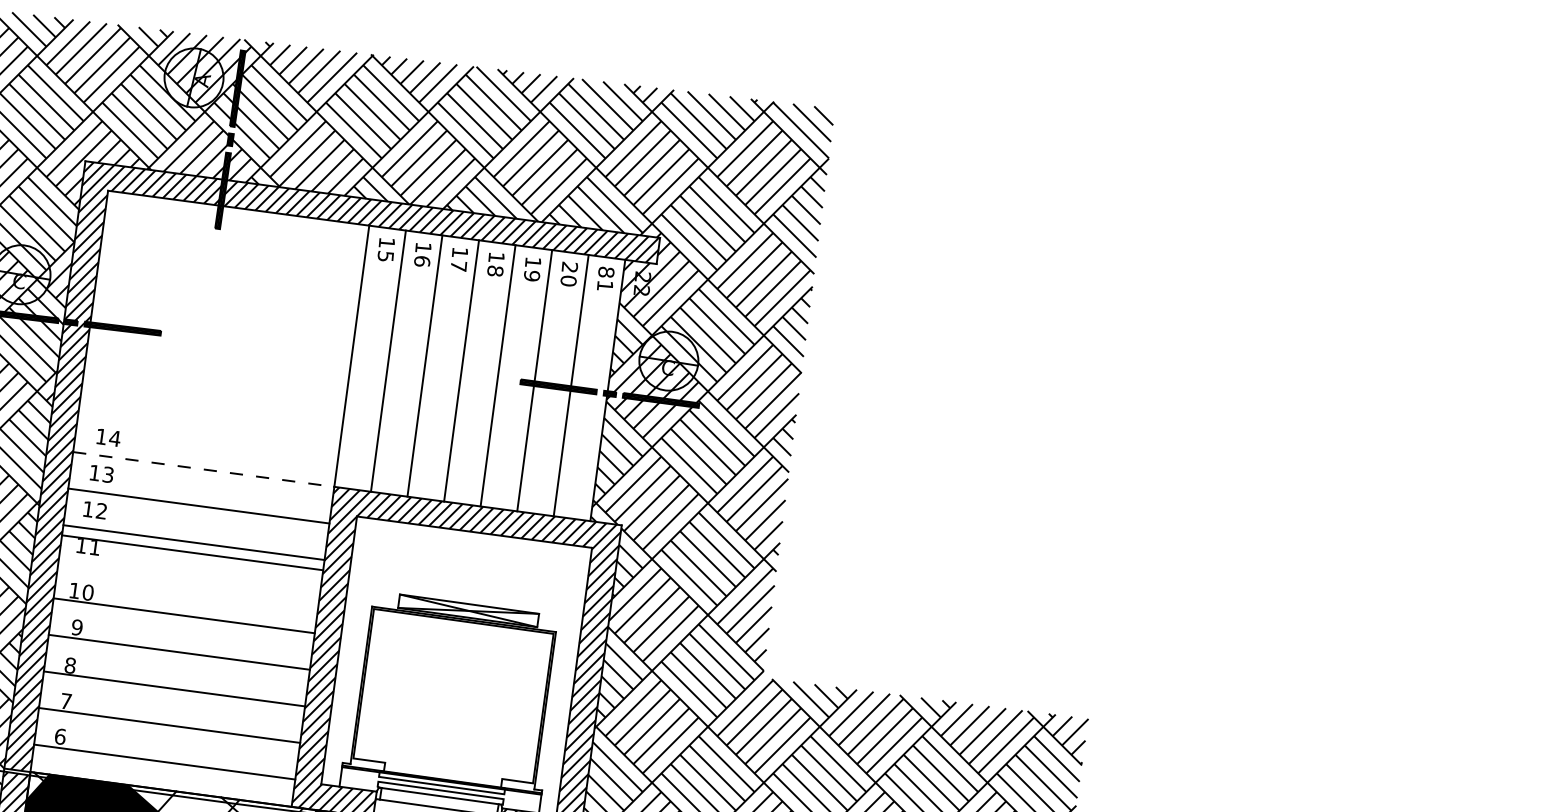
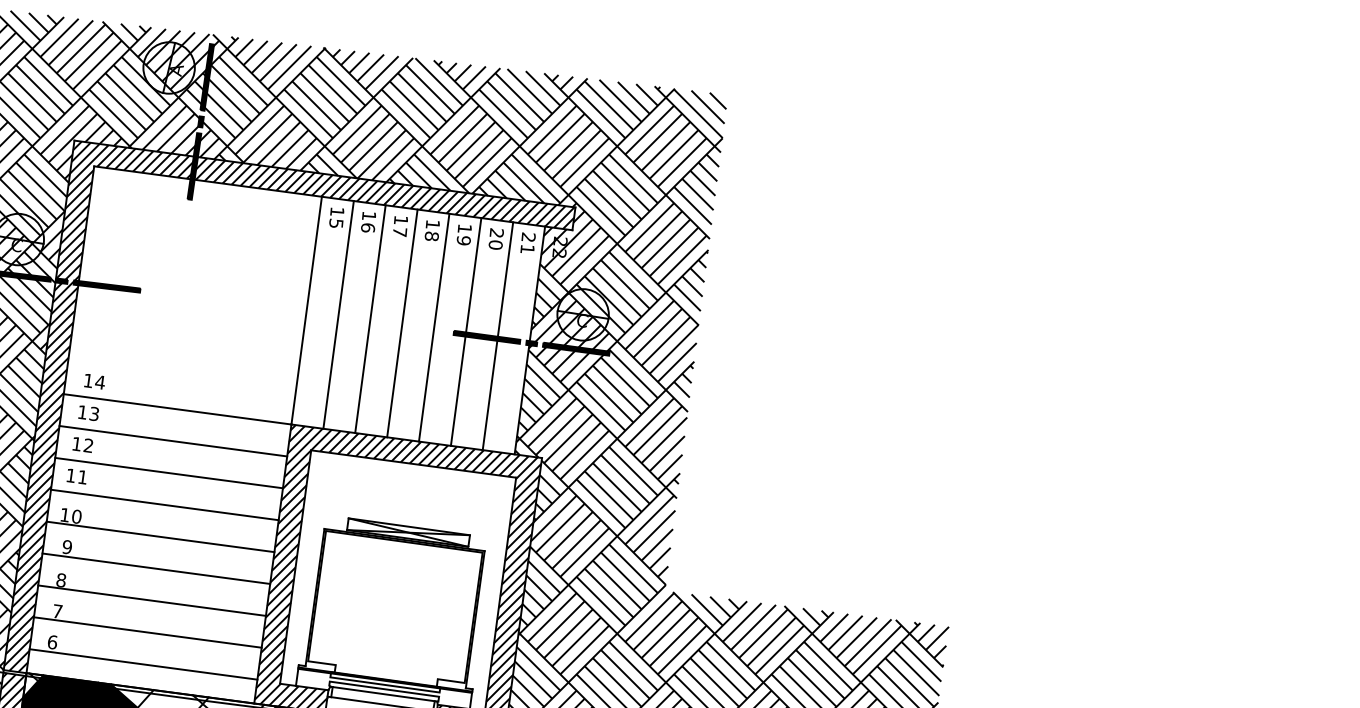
text: (606, 272) -> (528, 237), 81 -> 21
line: (203, 469) -> (177, 409), dashed -> solid
line: (192, 552) -> (164, 504), moved

